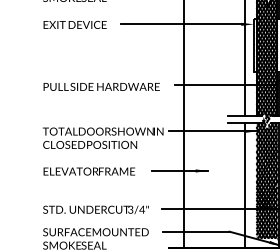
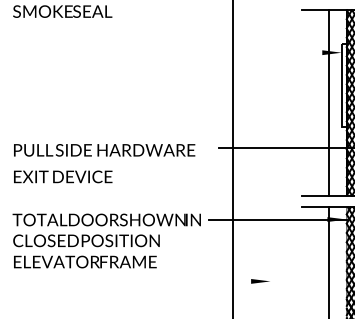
text: (74, 24) -> (62, 176), moved
line: (180, 24) -> (227, 52), removed
line: (179, 170) -> (225, 280), removed
text: (89, 171) -> (85, 261), moved

